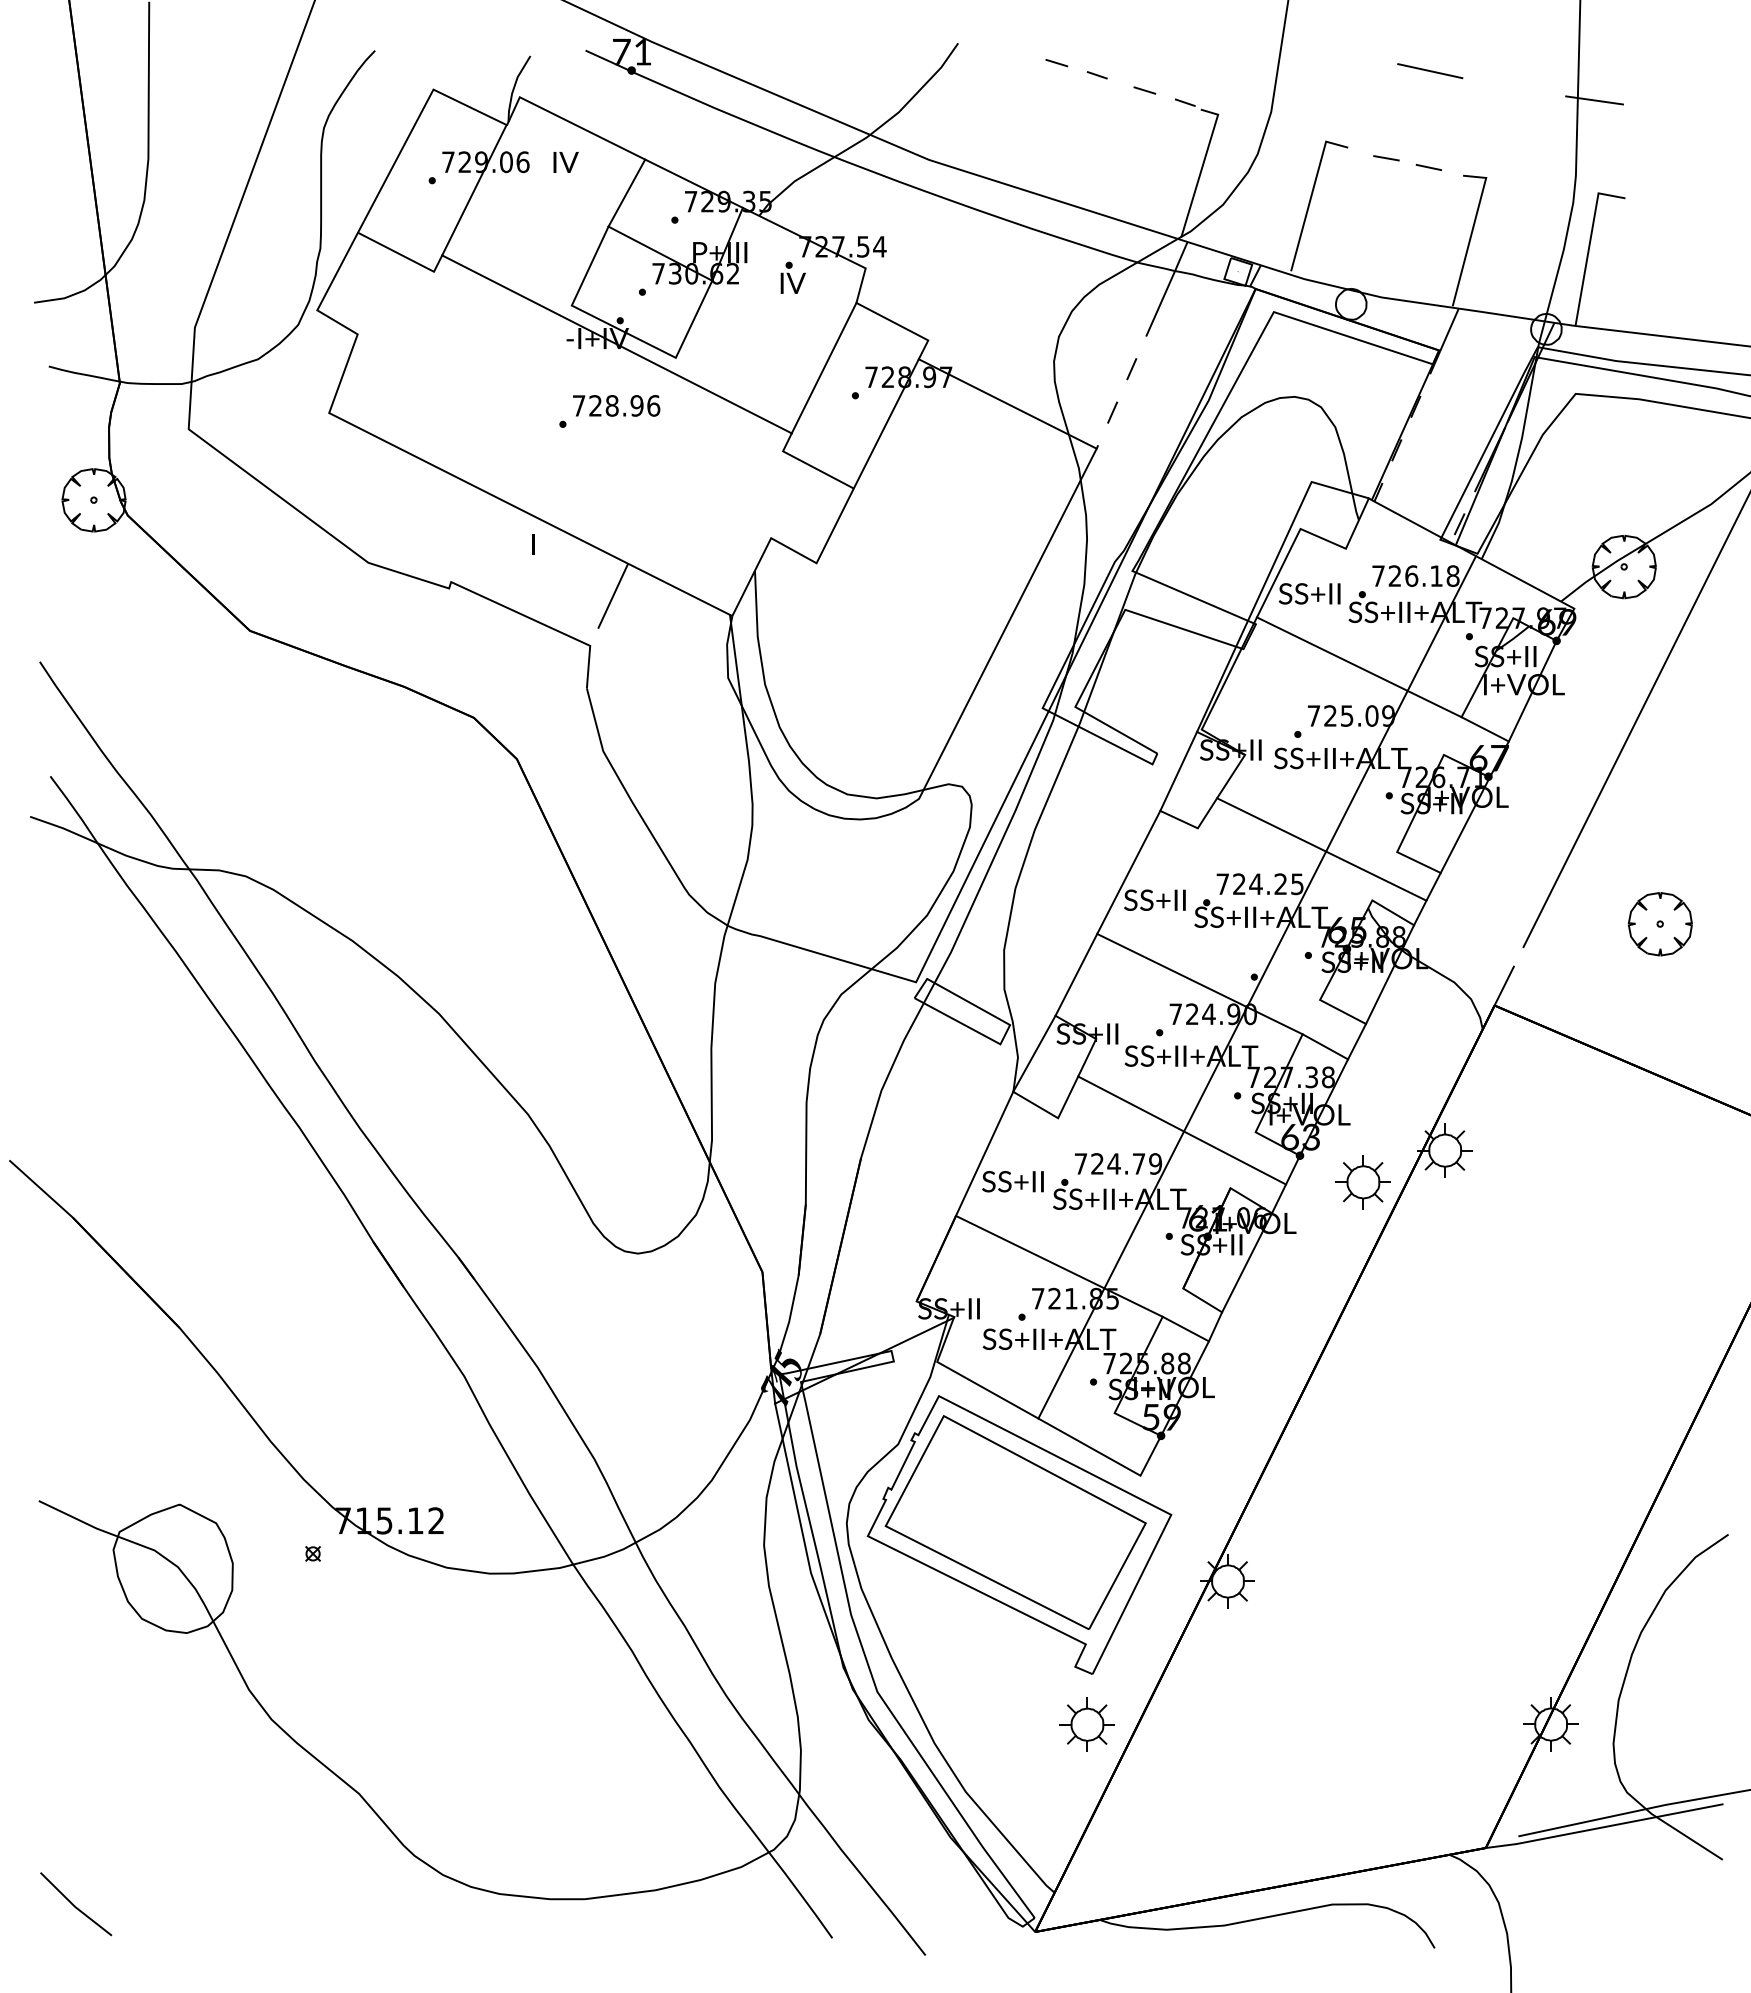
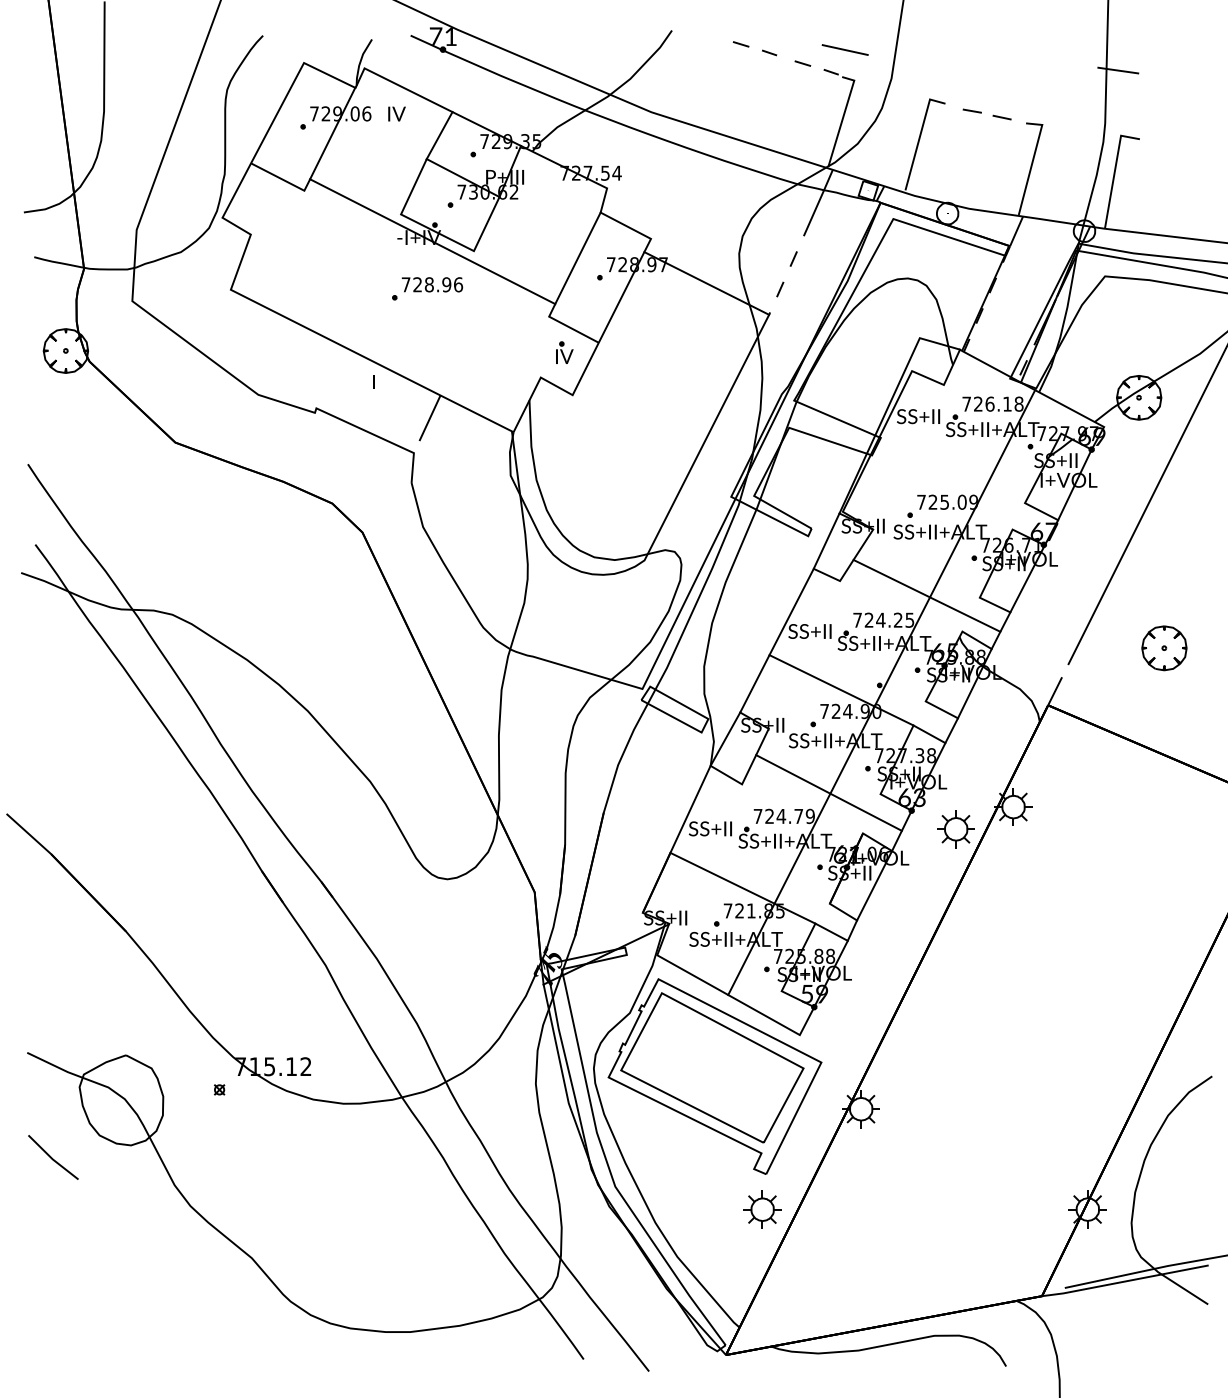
line: (1430, 71) -> (845, 50), moved
part: (792, 277) -> (564, 352), moved
line: (1358, 667) -> (952, 468), removed
line: (75, 1905) -> (52, 1158), moved

